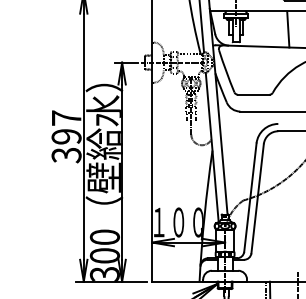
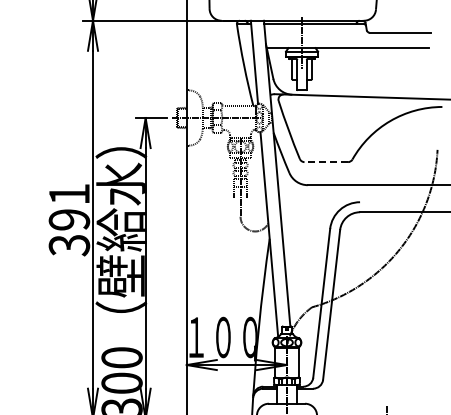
line: (288, 29) -> (373, 72), removed
line: (253, 95) -> (326, 162), solid -> dashed
text: (66, 117) -> (69, 193), 397 -> 391

